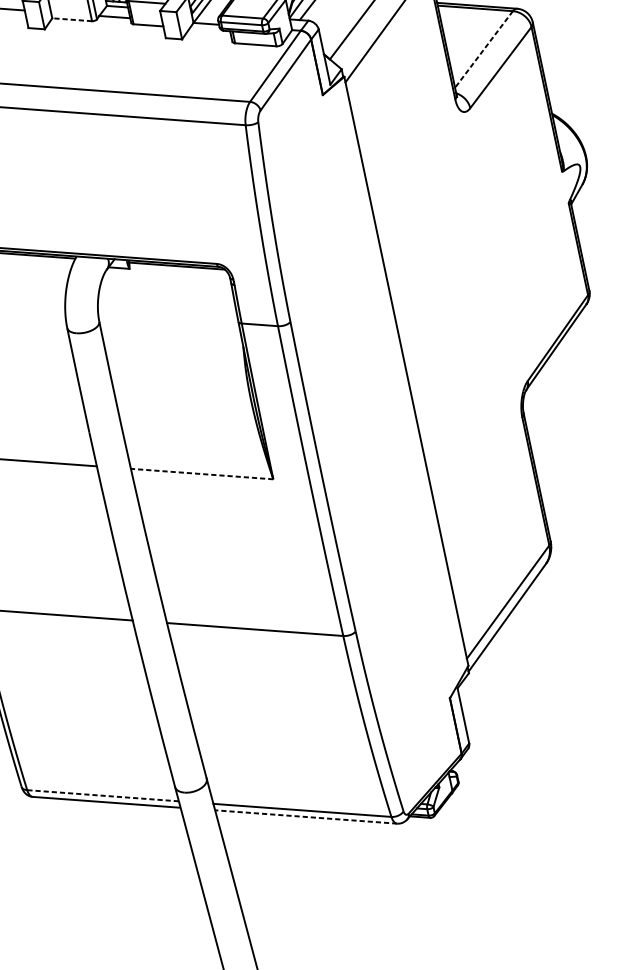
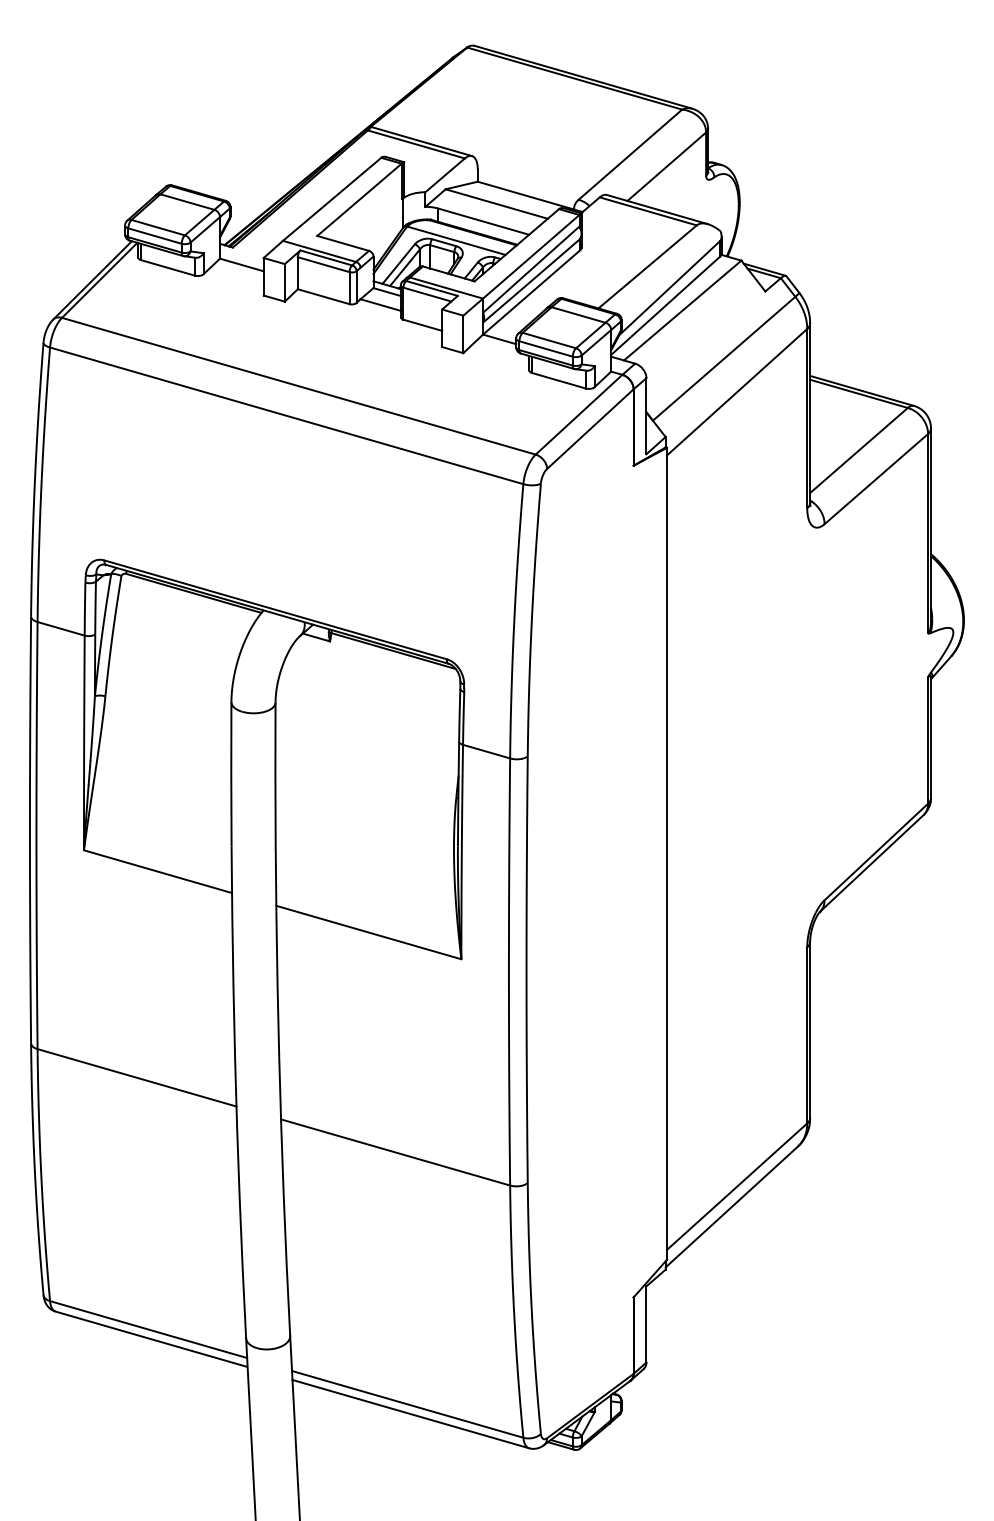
line: (72, 19) -> (323, 296), dashed -> solid
line: (484, 49) -> (859, 450), dashed -> solid
line: (201, 474) -> (368, 932), dashed -> solid
line: (102, 795) -> (148, 1329), dashed -> solid
line: (306, 817) -> (410, 1414), dashed -> solid

